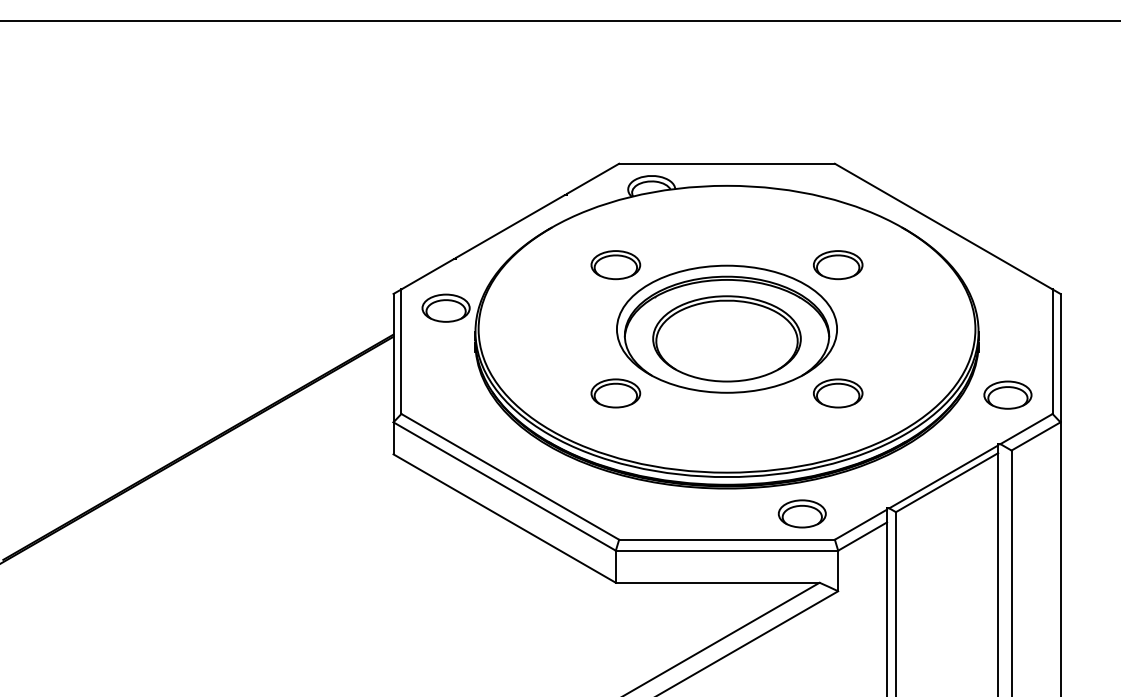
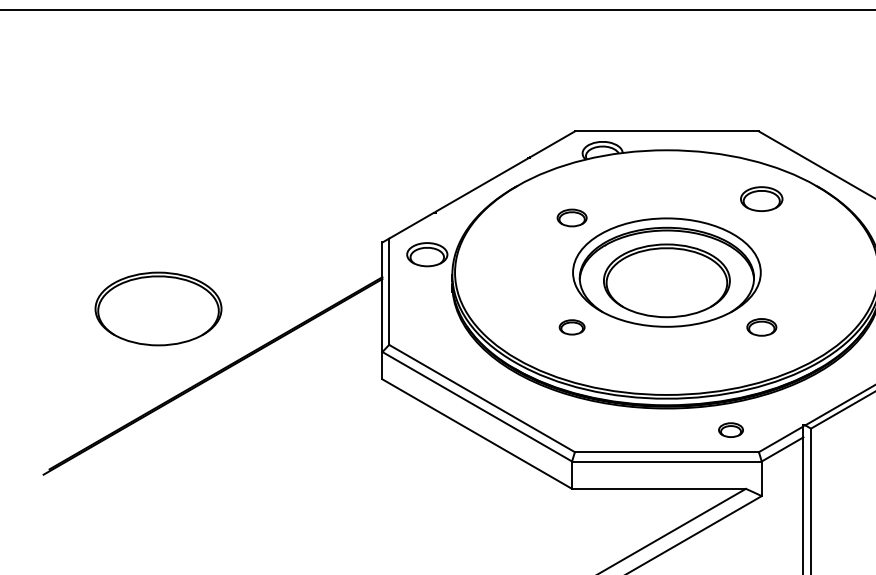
part: (615, 265) -> (571, 218), size x0.7
part: (838, 265) -> (762, 199), moved
part: (130, 371) -> (158, 308), added
part: (615, 393) -> (571, 327), size x0.6
part: (838, 393) -> (762, 327), size x0.7
part: (801, 513) -> (730, 429), size x0.6

